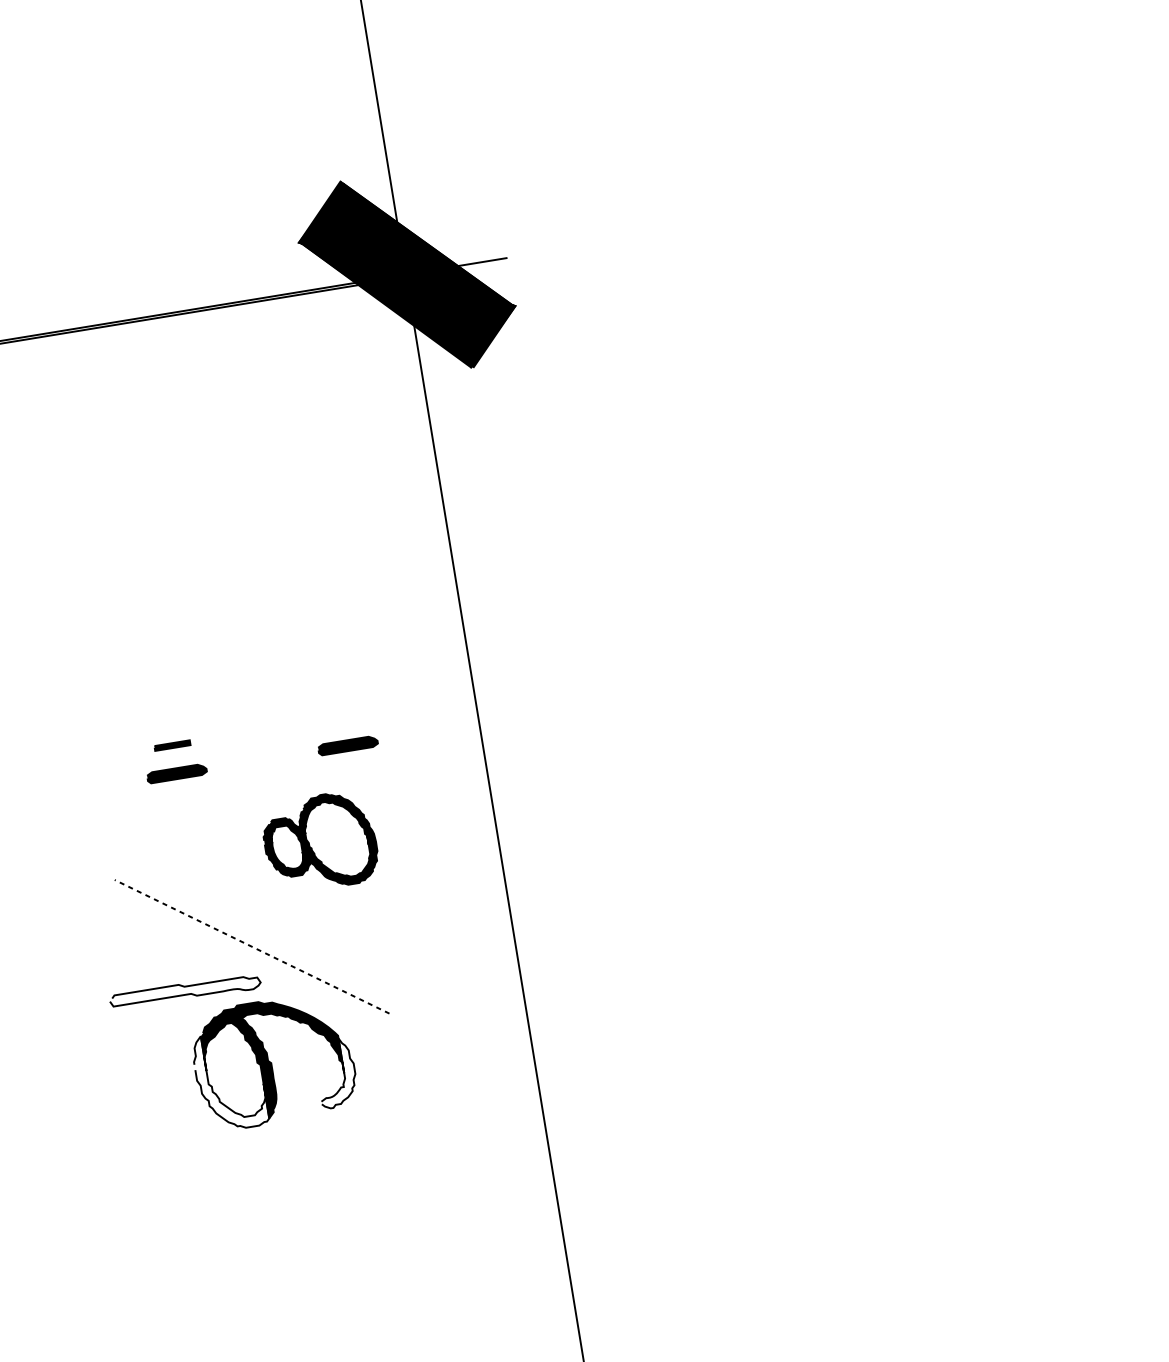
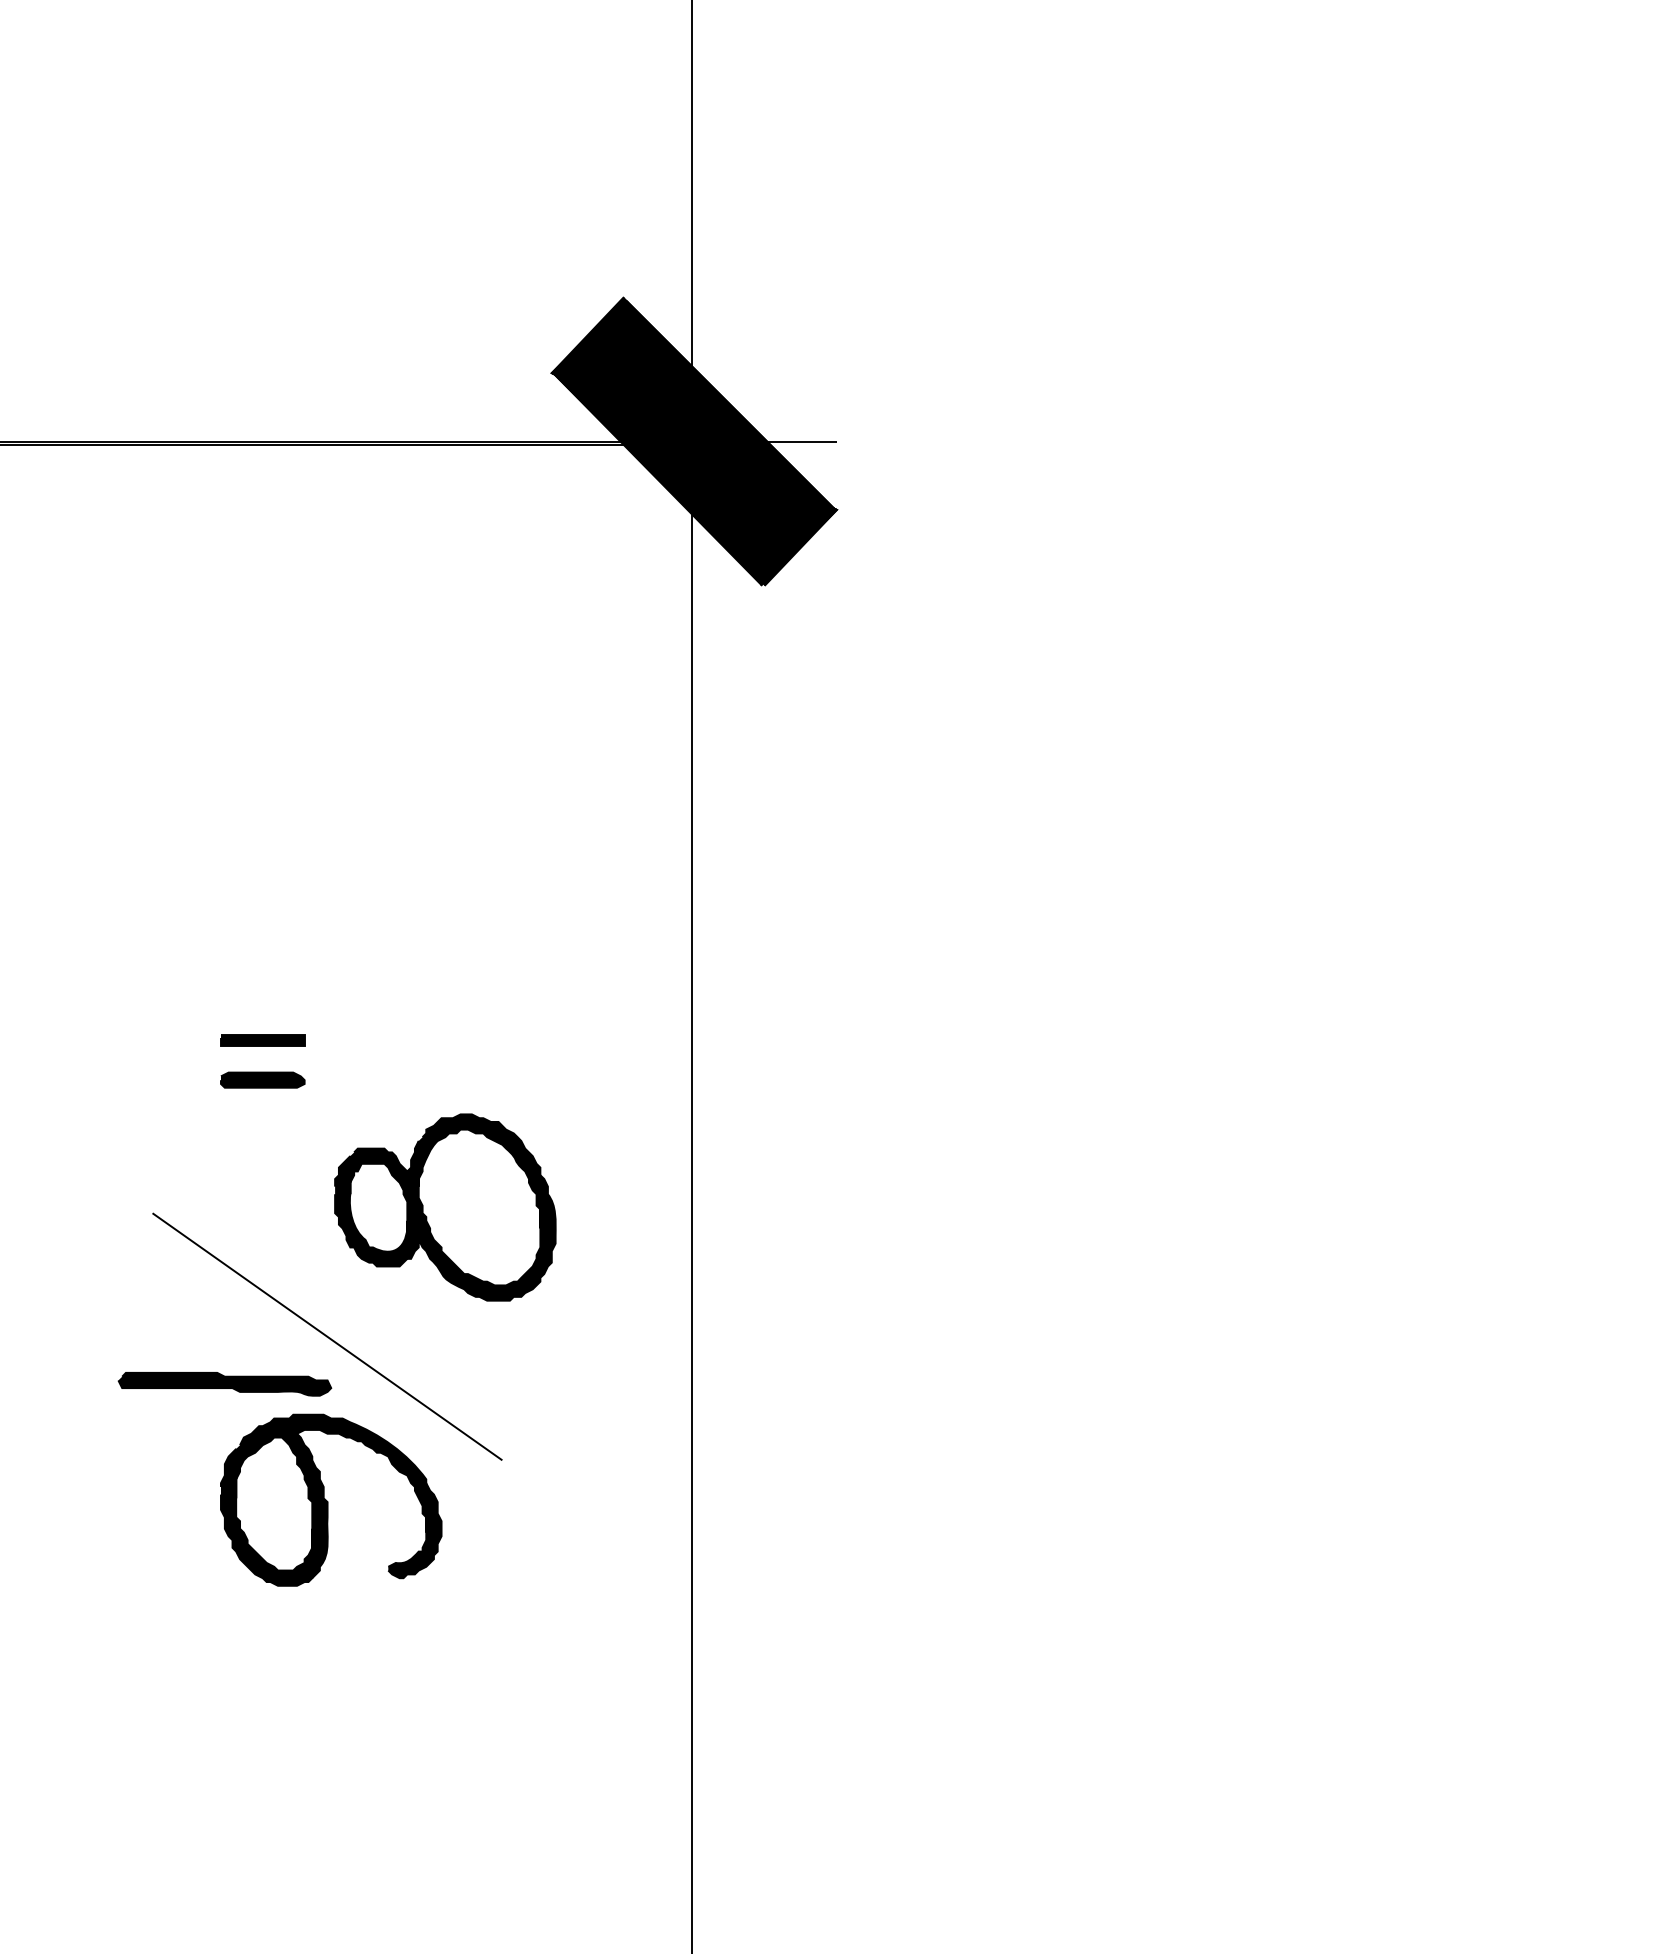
part: (172, 745) -> (262, 1040), size x1.67
part: (347, 745) -> (505, 1079), removed
part: (320, 842) -> (445, 1207), size x1.43
line: (252, 946) -> (327, 1336), dashed -> solid
fill: (185, 991) -> (224, 1383), added
fill: (335, 1073) -> (414, 1530), added
fill: (229, 1080) -> (266, 1516), added

